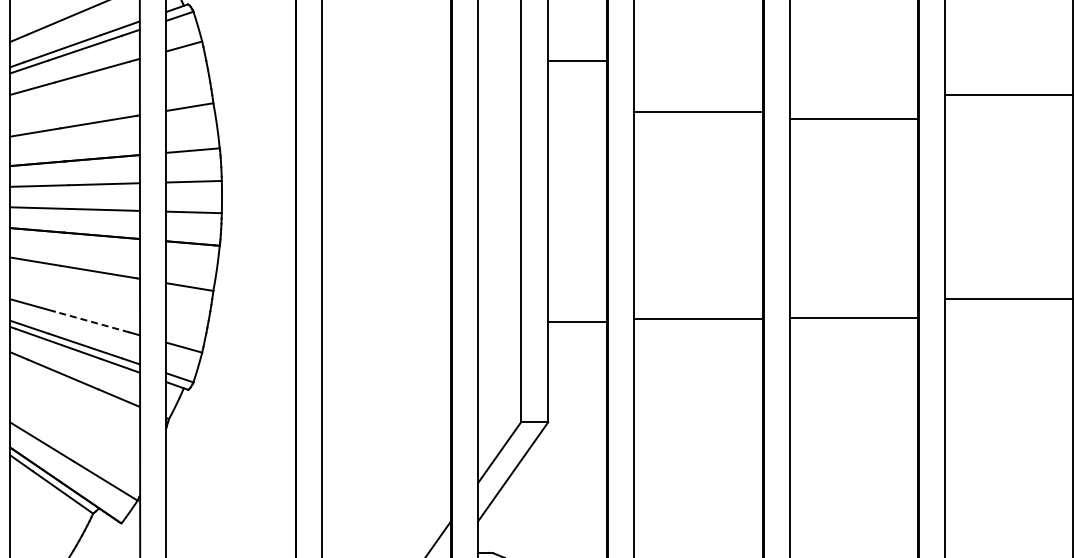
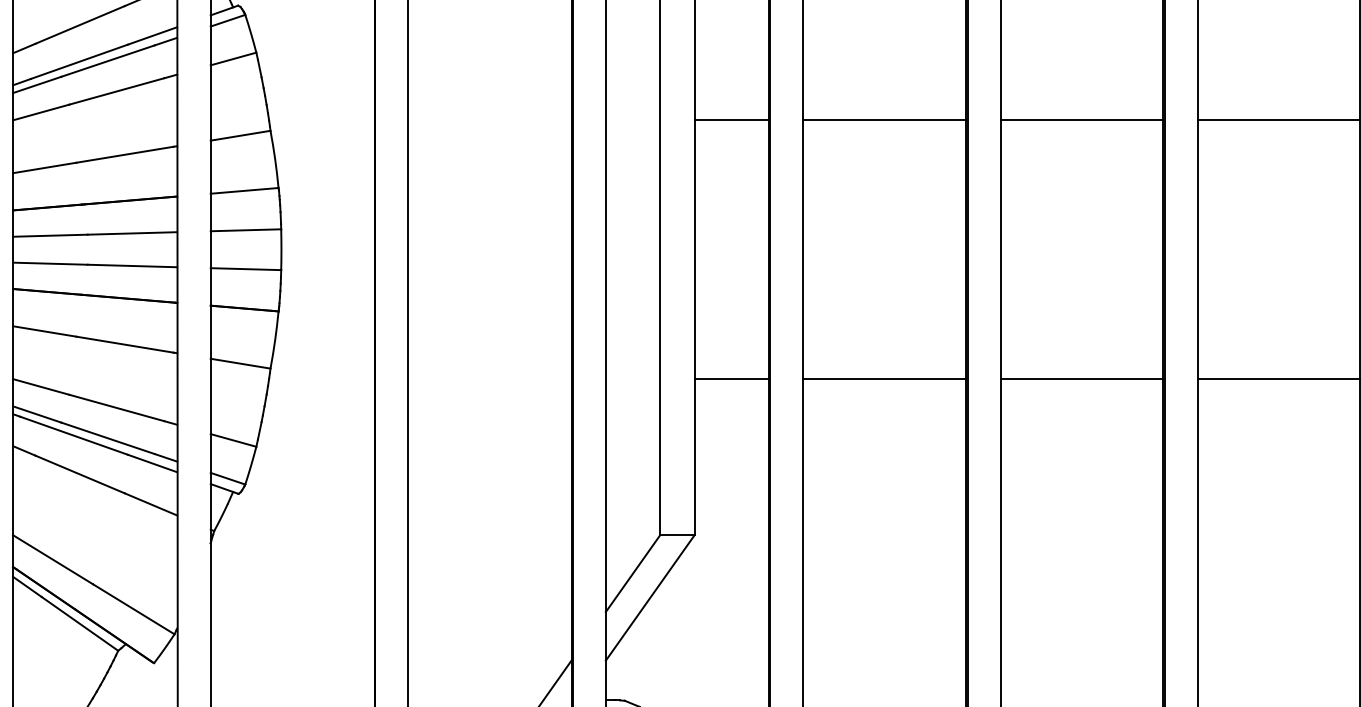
line: (577, 60) -> (731, 119), moved
line: (697, 111) -> (883, 119), moved
line: (853, 118) -> (1081, 119), moved
line: (853, 318) -> (1081, 379), moved
line: (697, 319) -> (883, 379), moved
line: (92, 322) -> (117, 408), dashed -> solid
line: (577, 322) -> (731, 379), moved

